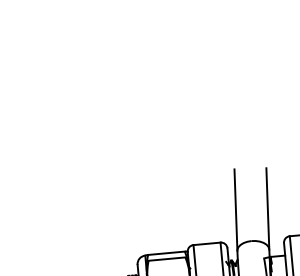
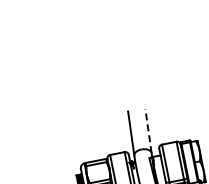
line: (267, 207) -> (148, 130), solid -> dashed

